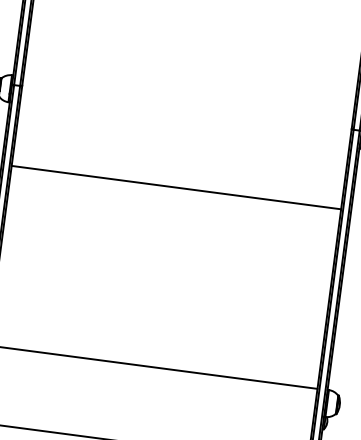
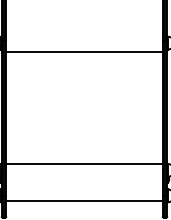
line: (176, 188) -> (84, 52), moved

